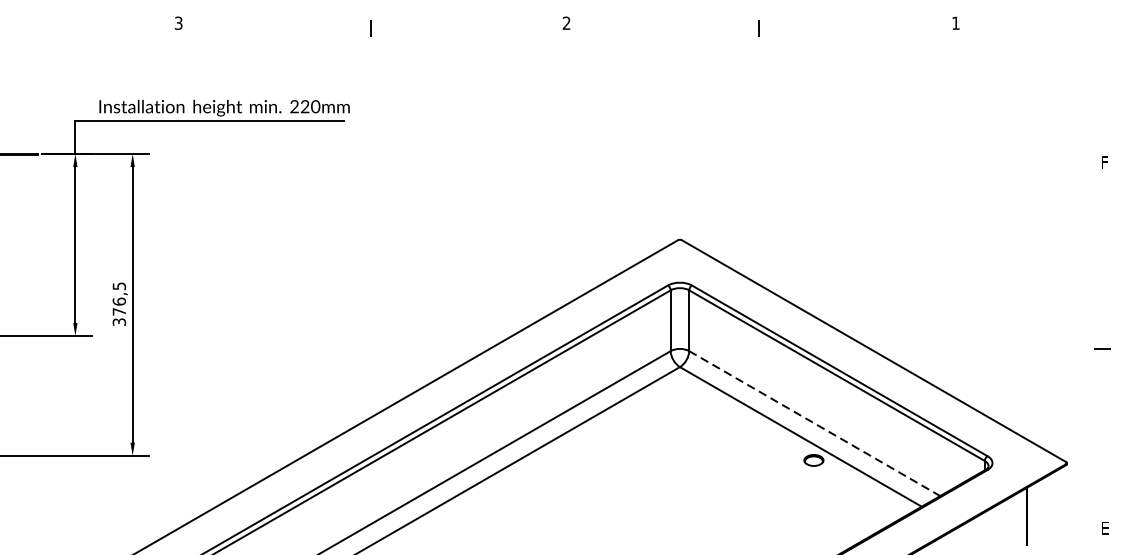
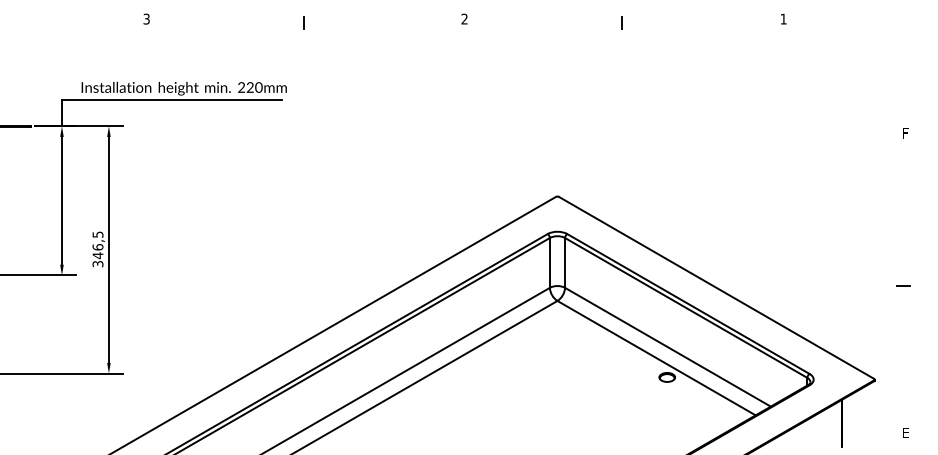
text: (118, 311) -> (97, 255), 376,5 -> 346,5
line: (814, 423) -> (667, 347), dashed -> solid

